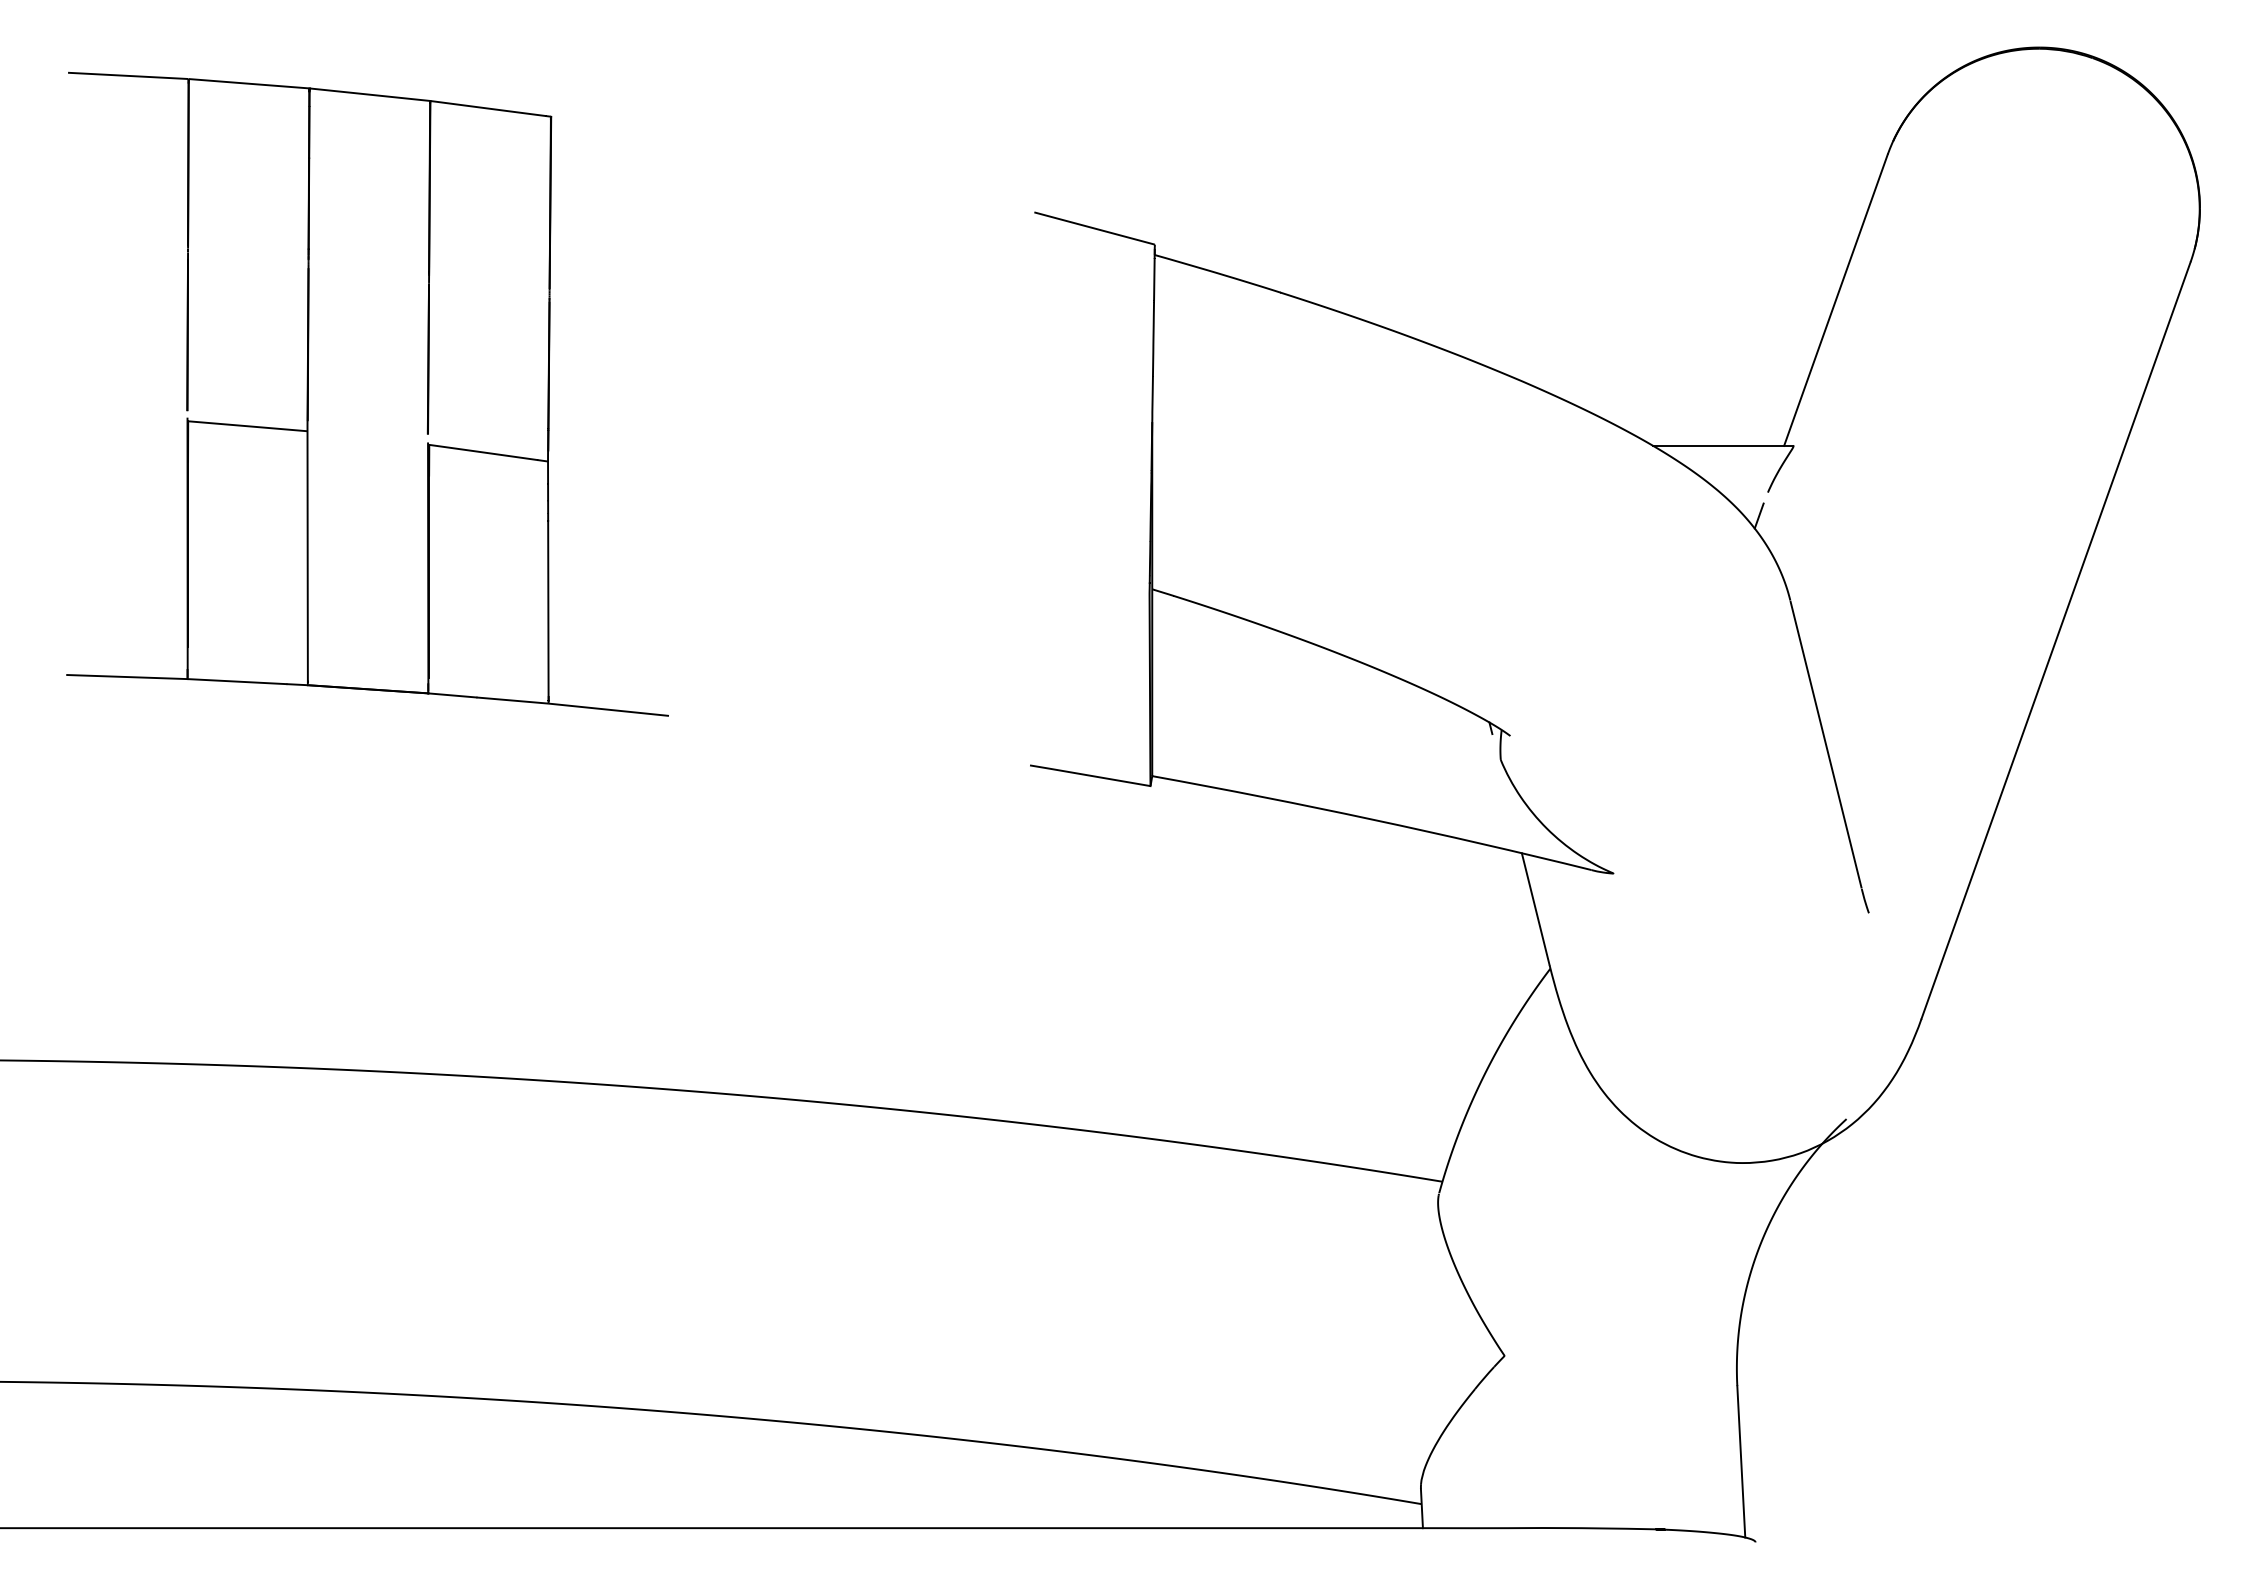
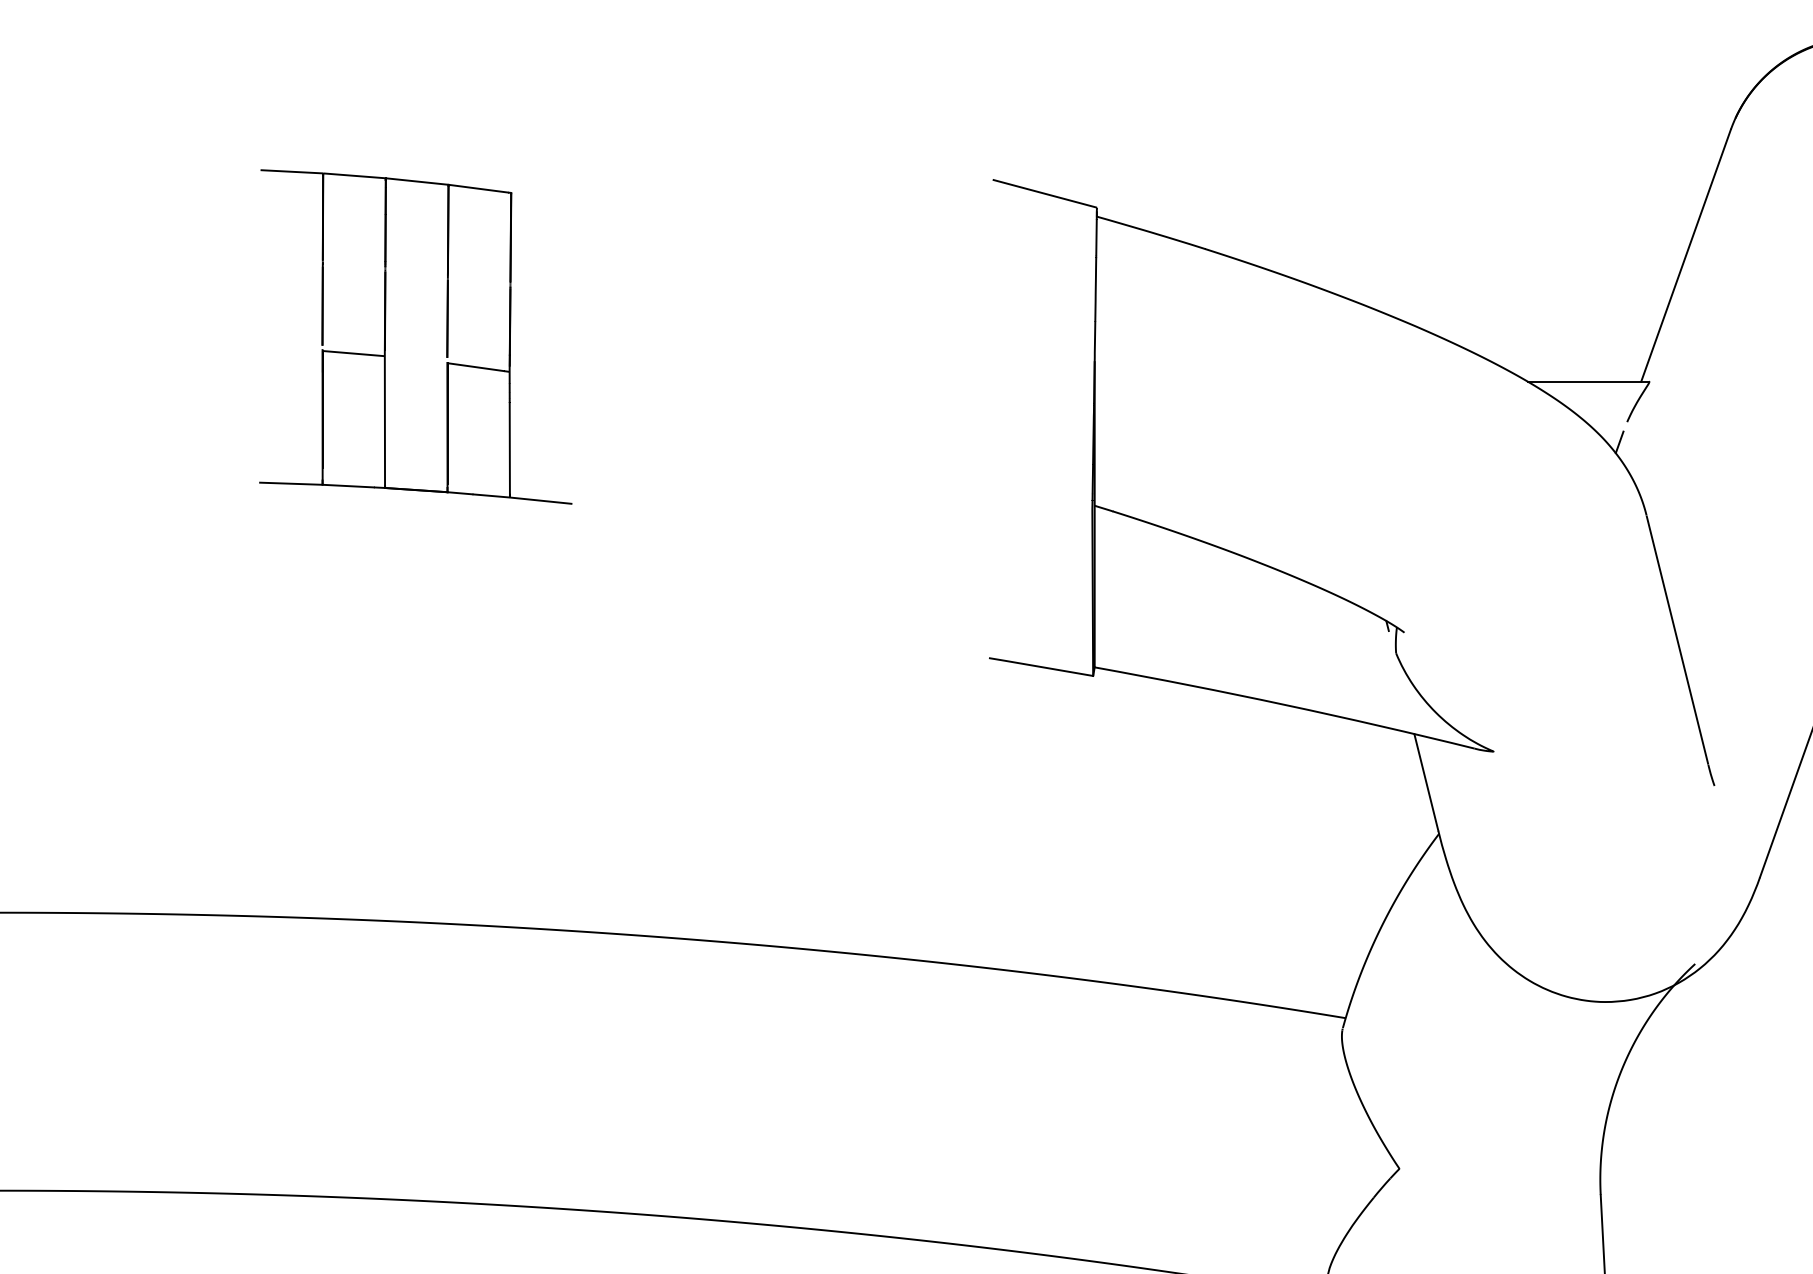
part: (367, 393) -> (415, 336), size x0.6

